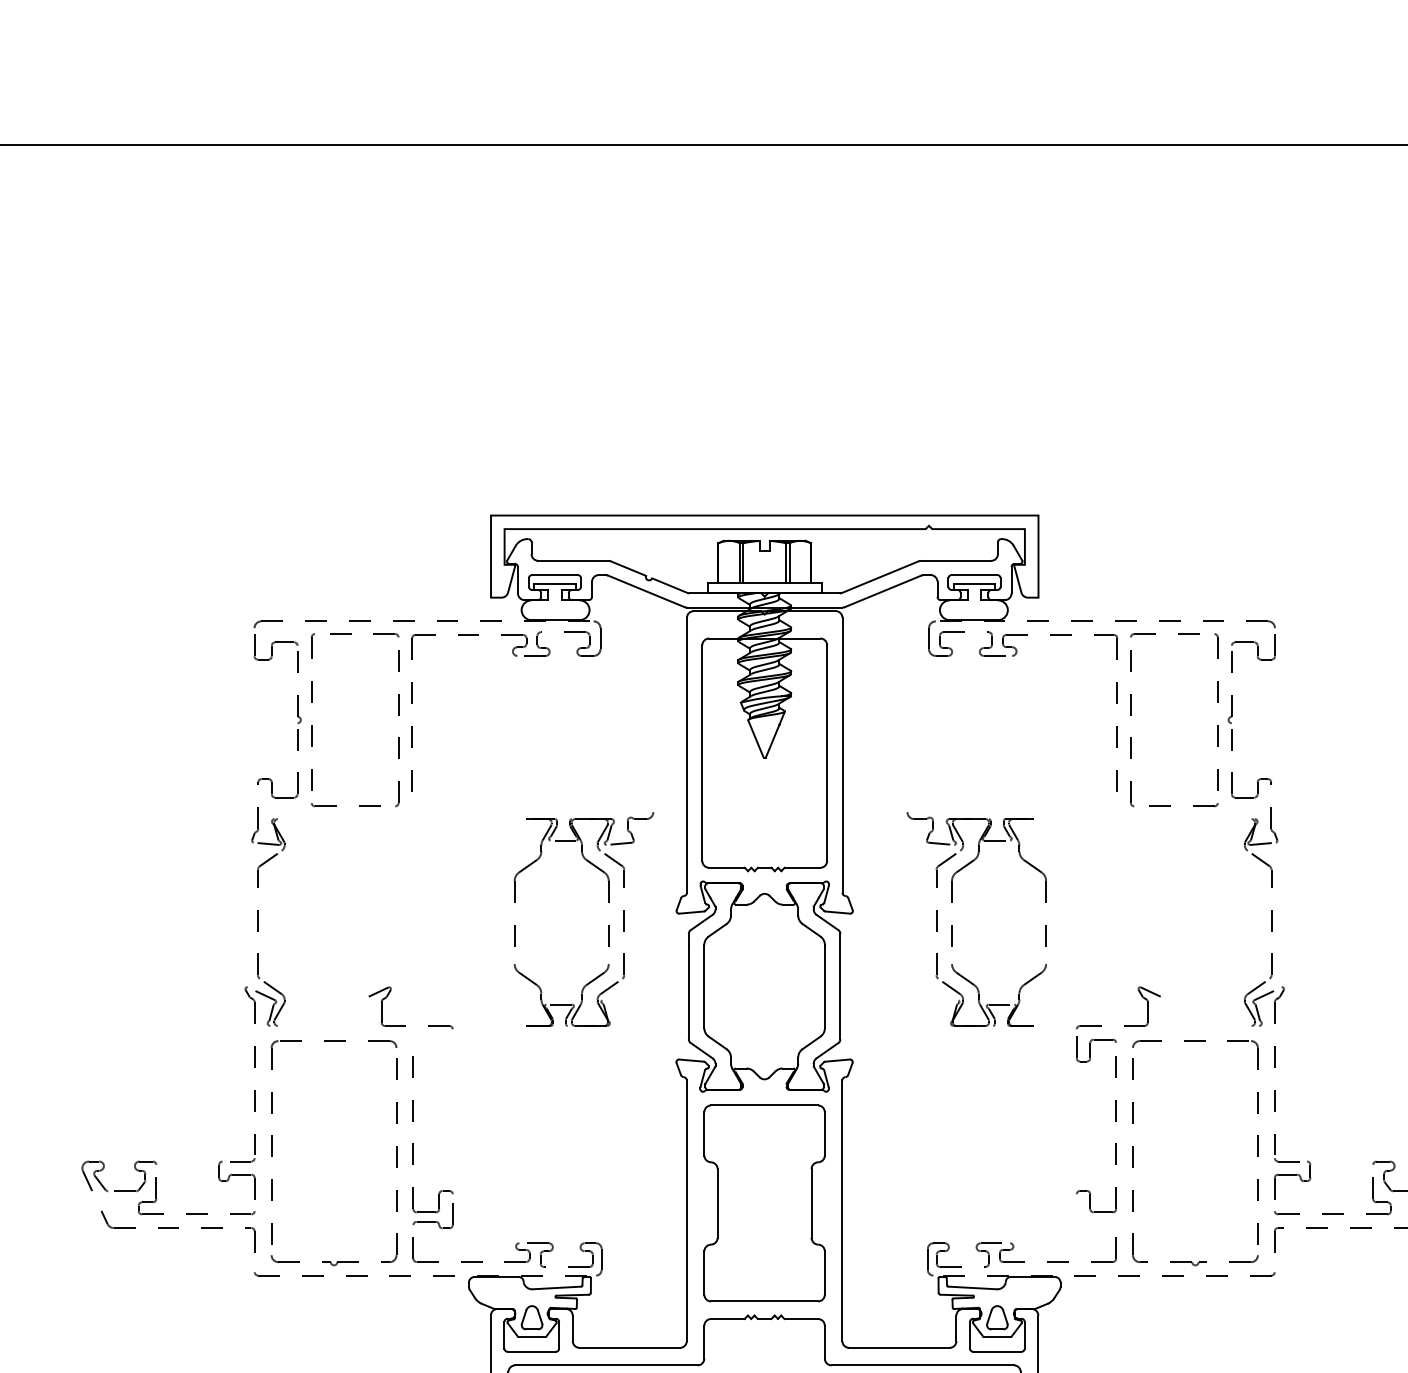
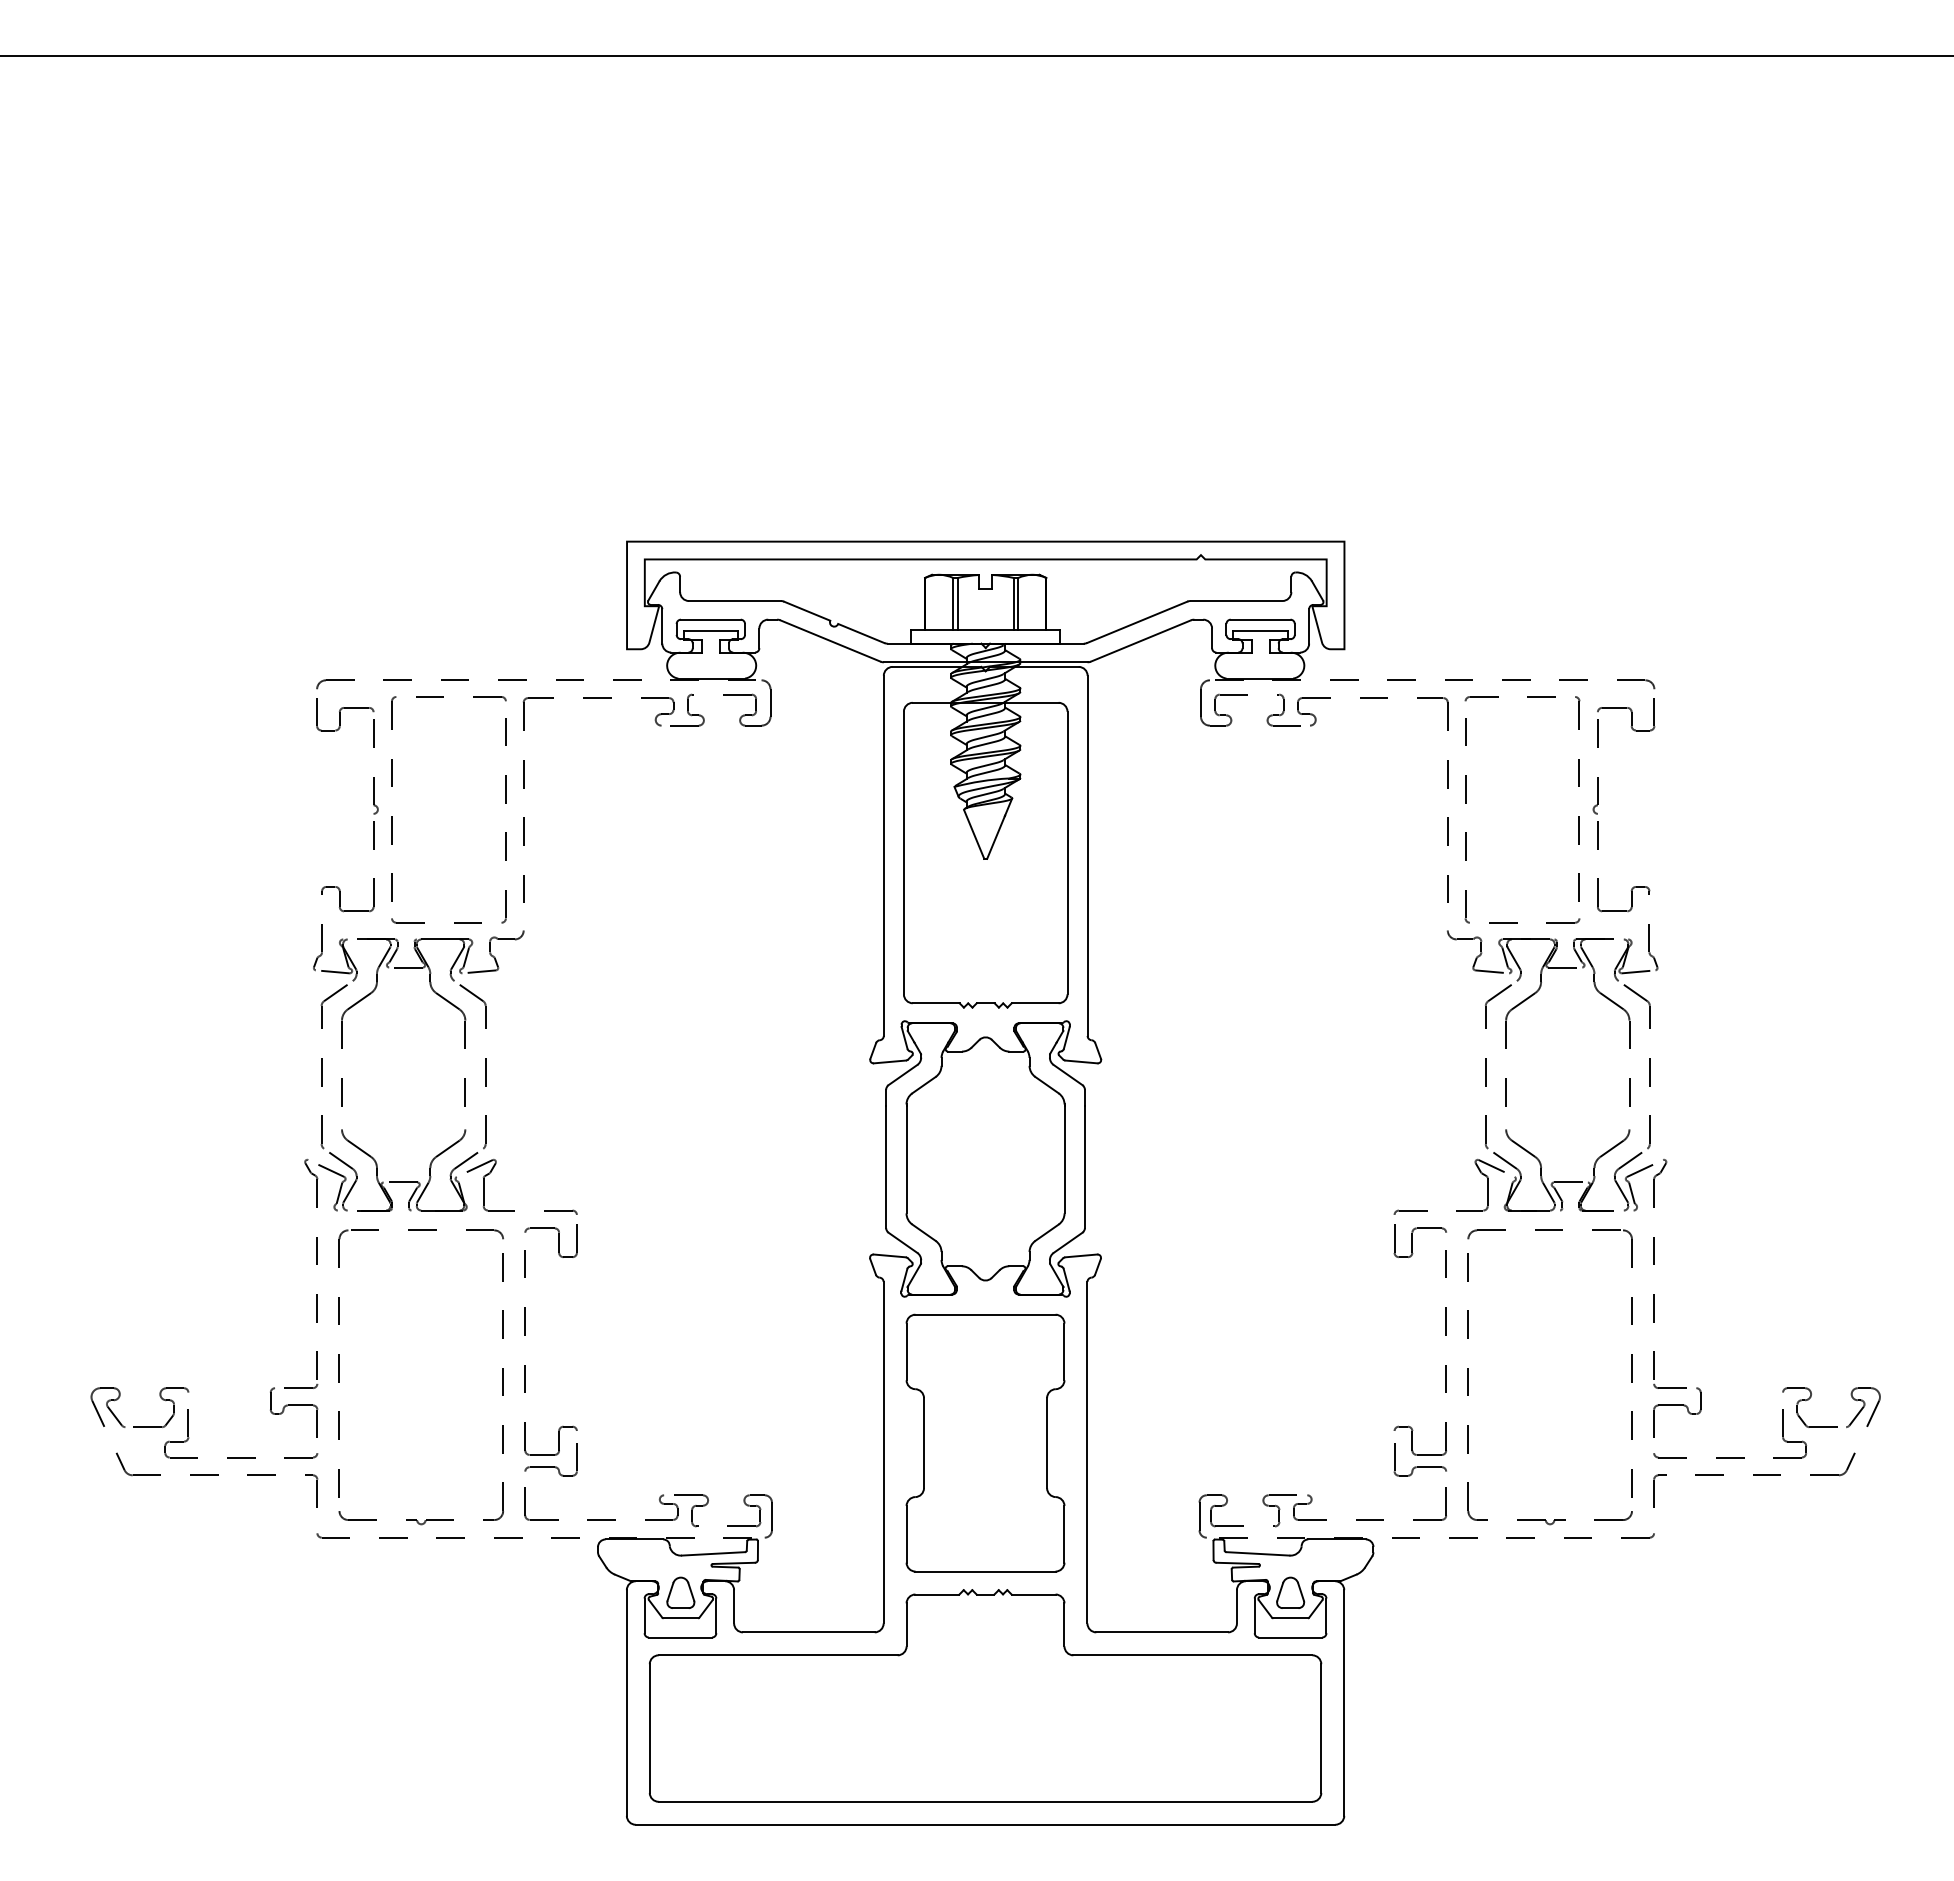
part: (608, 925) -> (464, 1078), moved
part: (952, 925) -> (1506, 1078), moved
part: (438, 1048) -> (558, 1240), added
part: (1095, 1221) -> (1419, 1466), added

